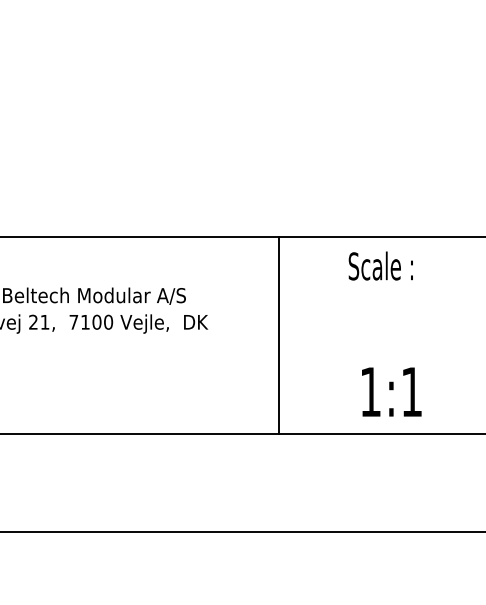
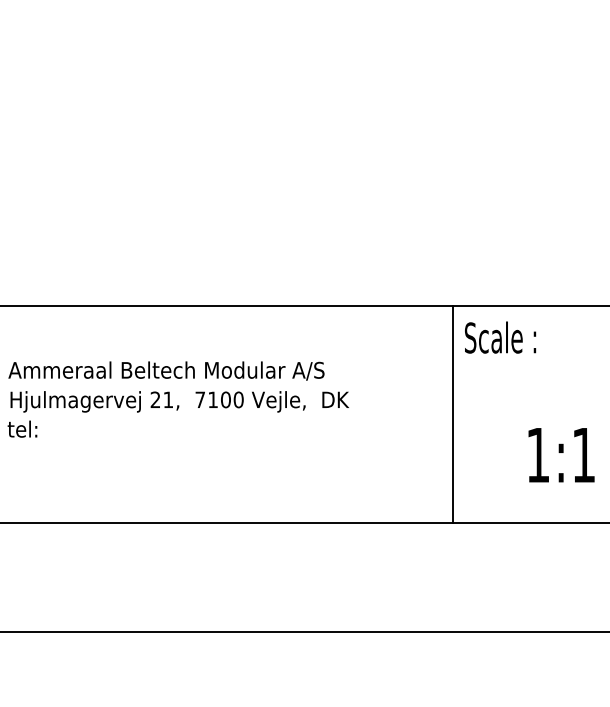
text: (380, 265) -> (500, 337), moved
line: (278, 335) -> (452, 414), moved
text: (391, 392) -> (561, 455), moved

